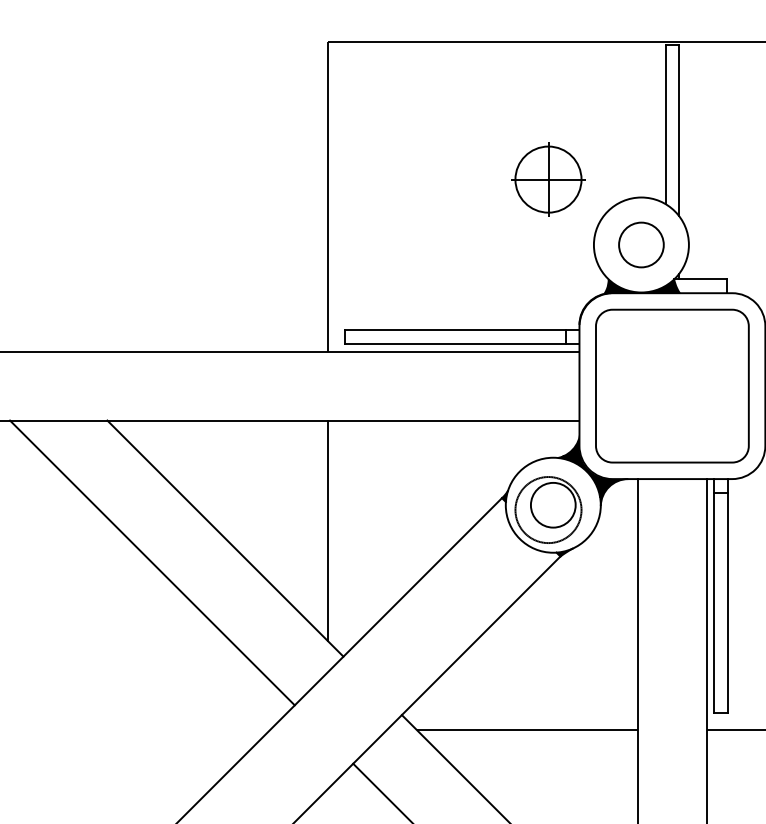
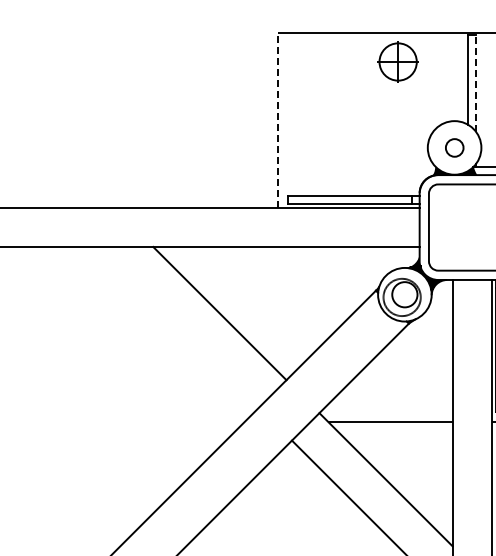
line: (678, 130) -> (475, 83), solid -> dashed
part: (547, 178) -> (397, 61), moved
line: (327, 196) -> (277, 120), solid -> dashed
circle: (641, 244) -> (454, 147), size x0.7
line: (327, 529) -> (277, 308), removed
line: (152, 561) -> (178, 326), removed

